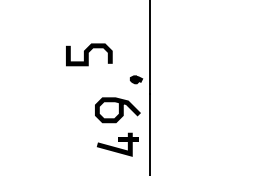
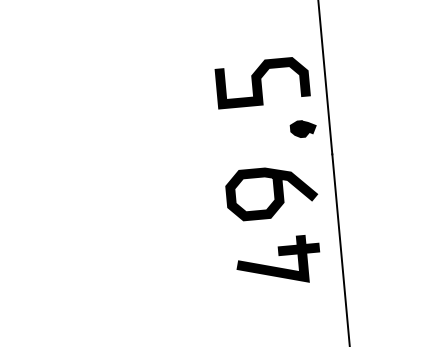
curve: (88, 54) -> (261, 82), moved

